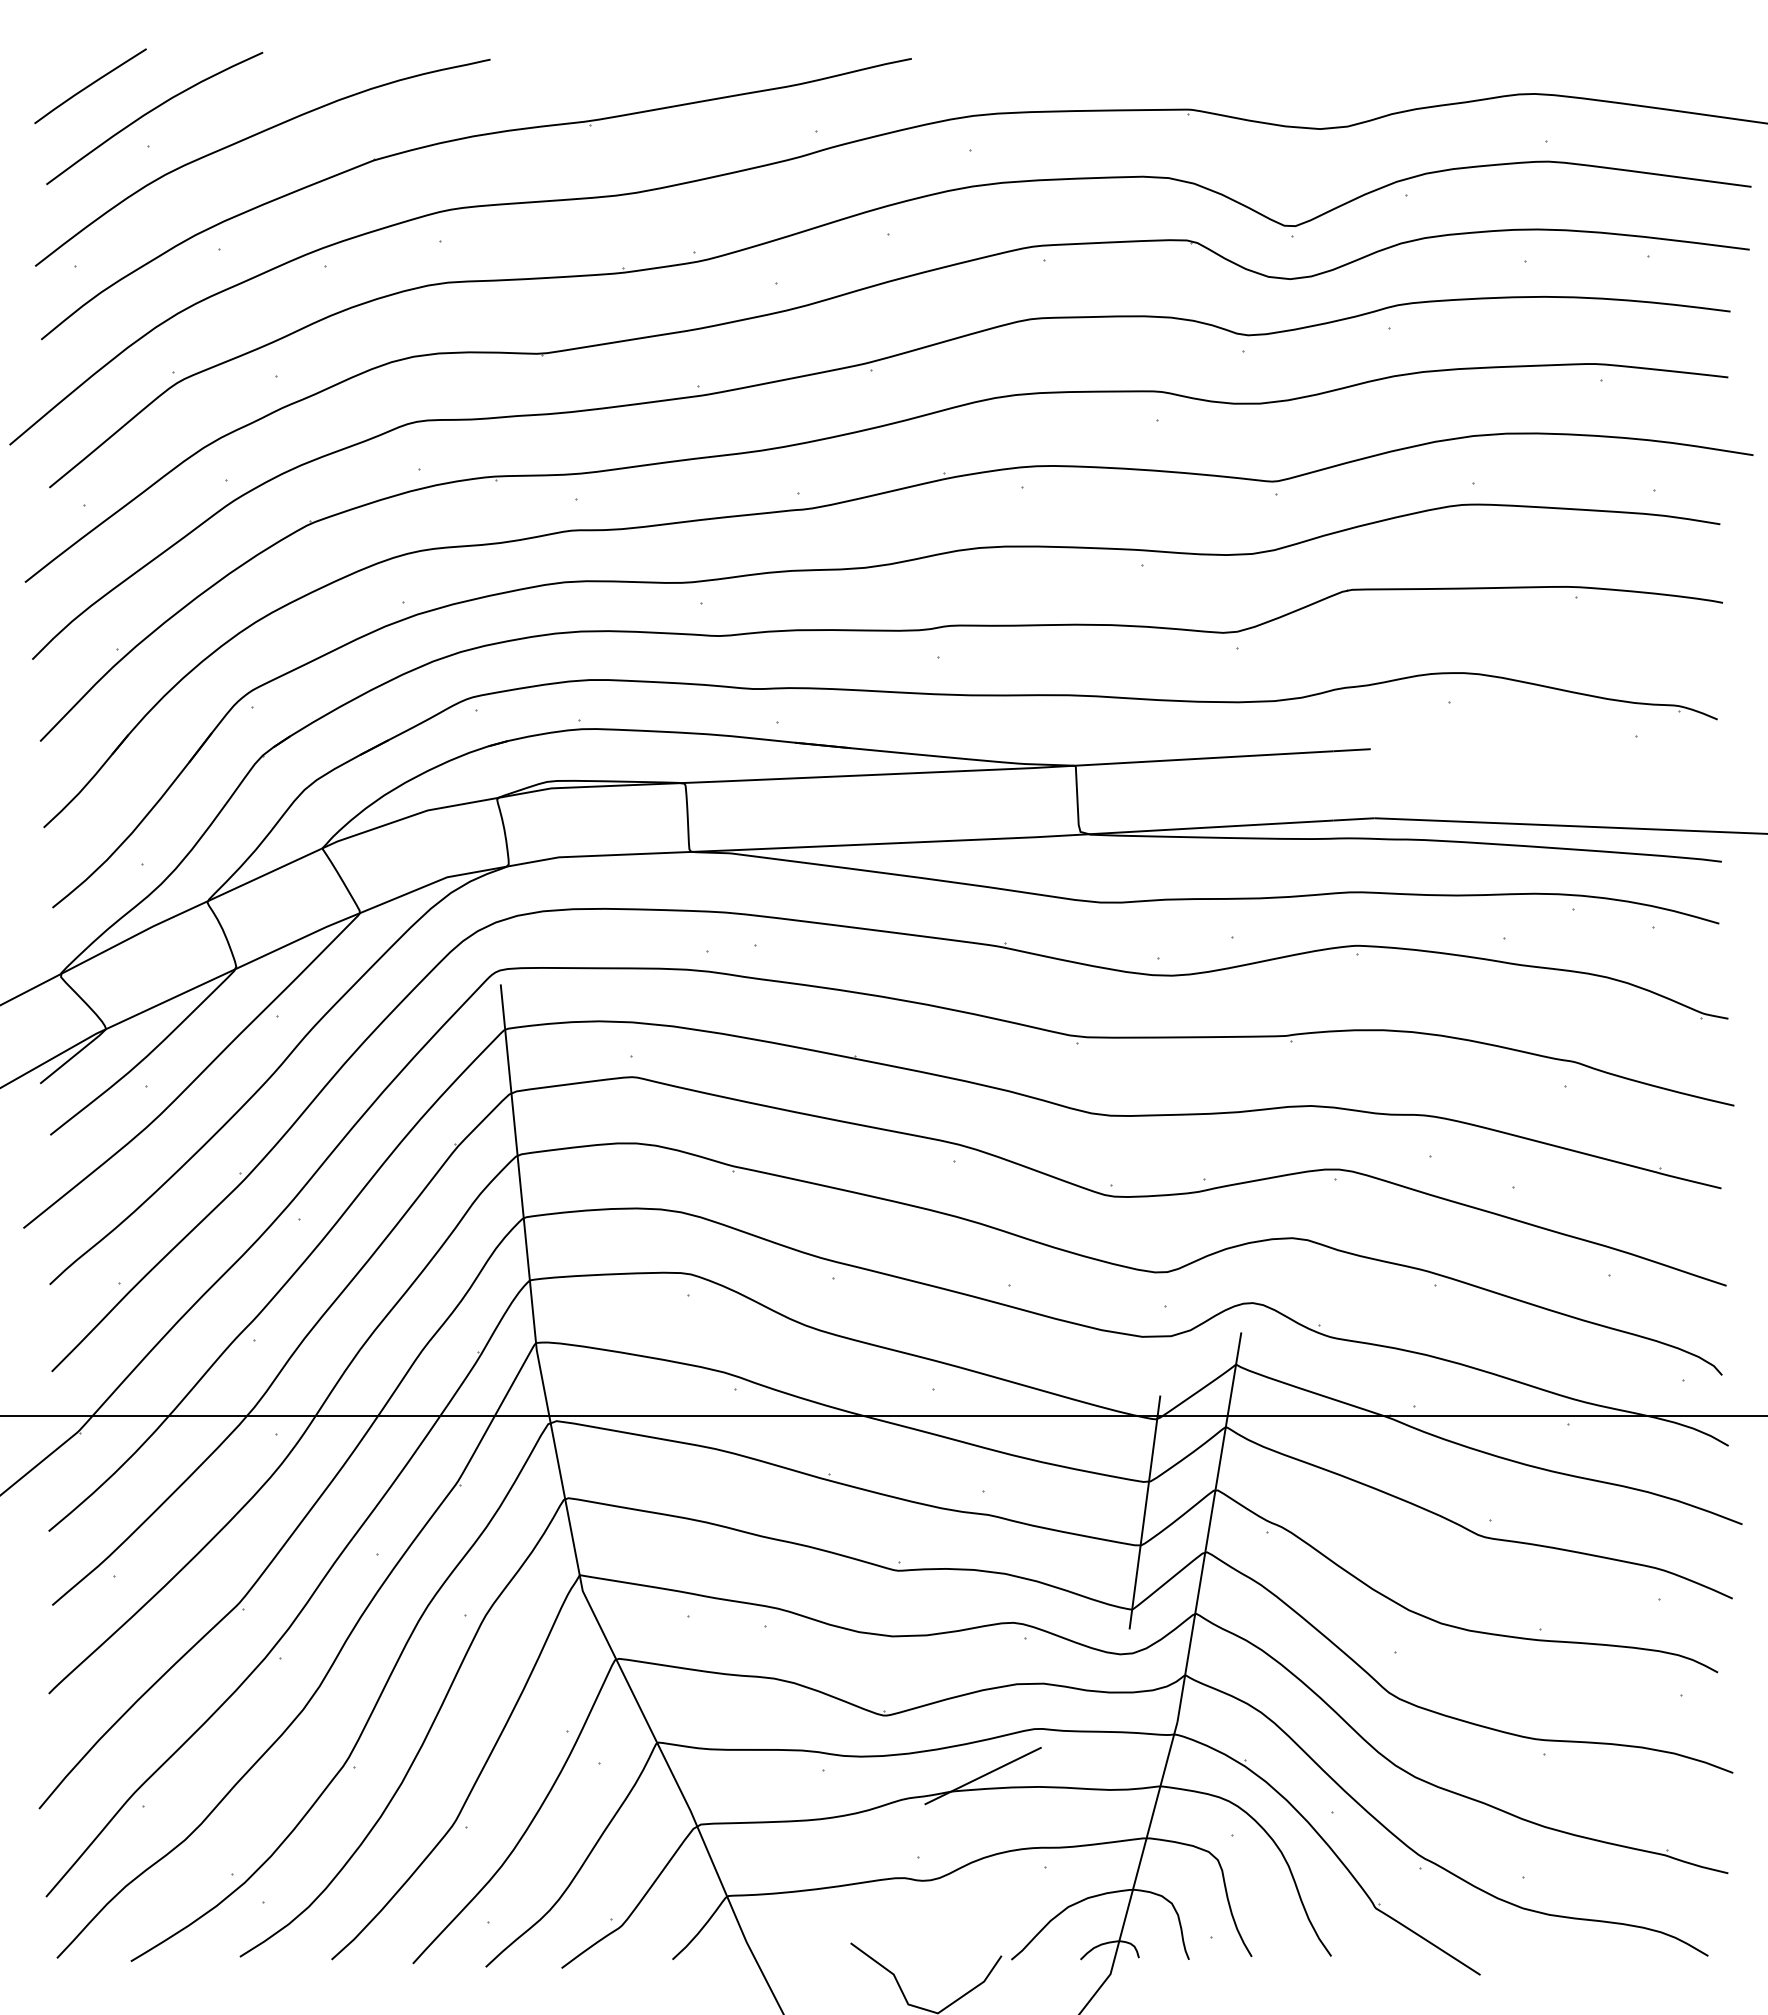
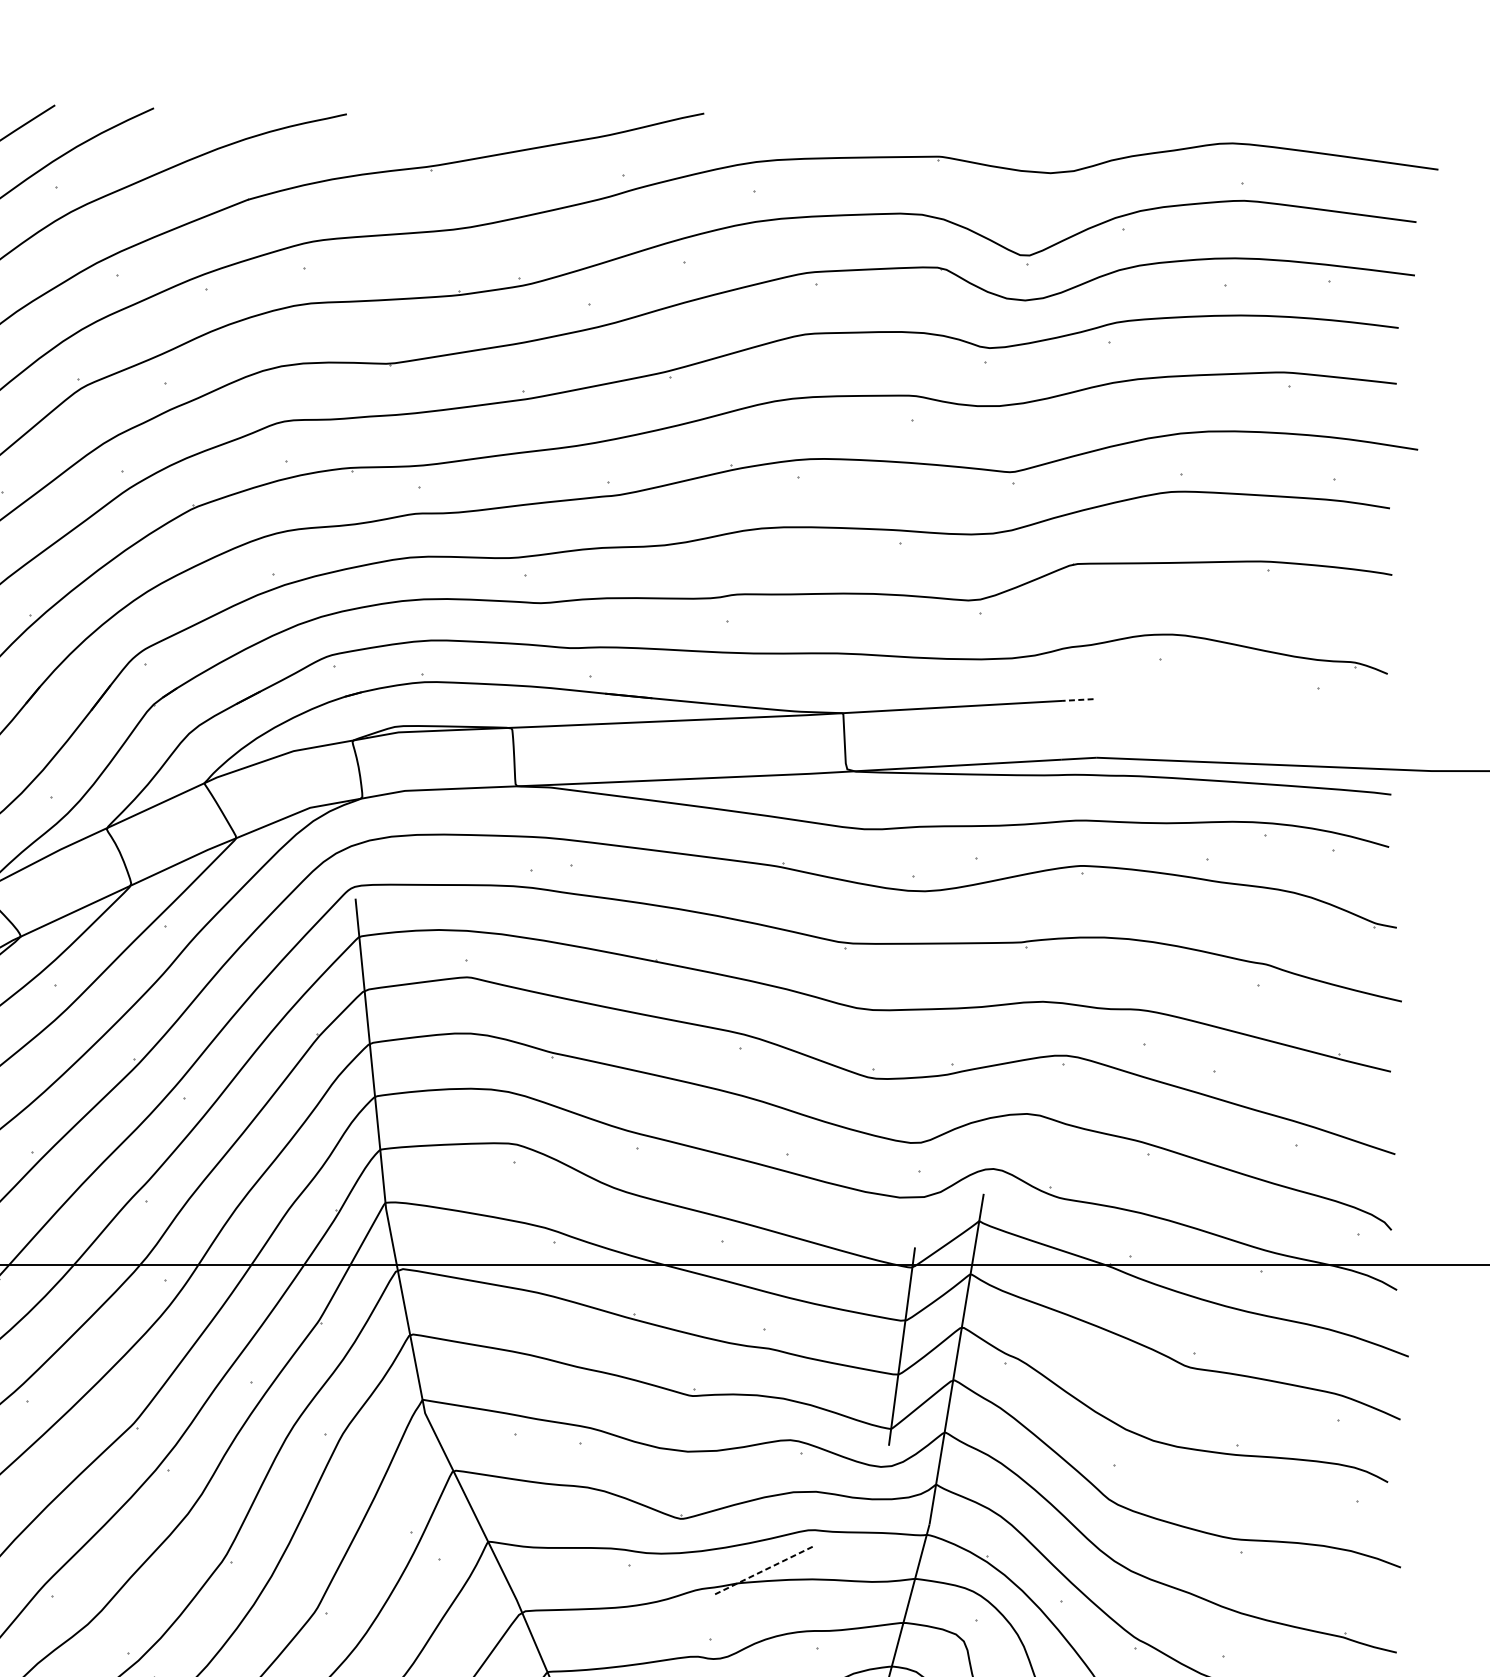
line: (1352, 750) -> (1078, 700), solid -> dashed
line: (983, 1775) -> (765, 1569), solid -> dashed

